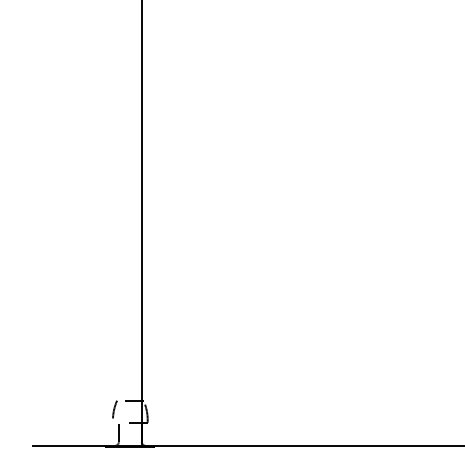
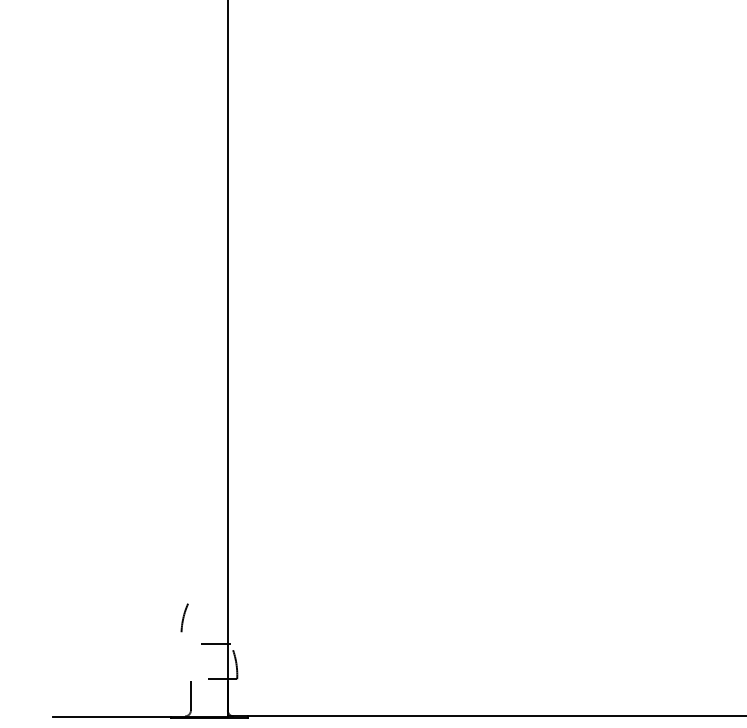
line: (114, 409) -> (183, 617), moved

